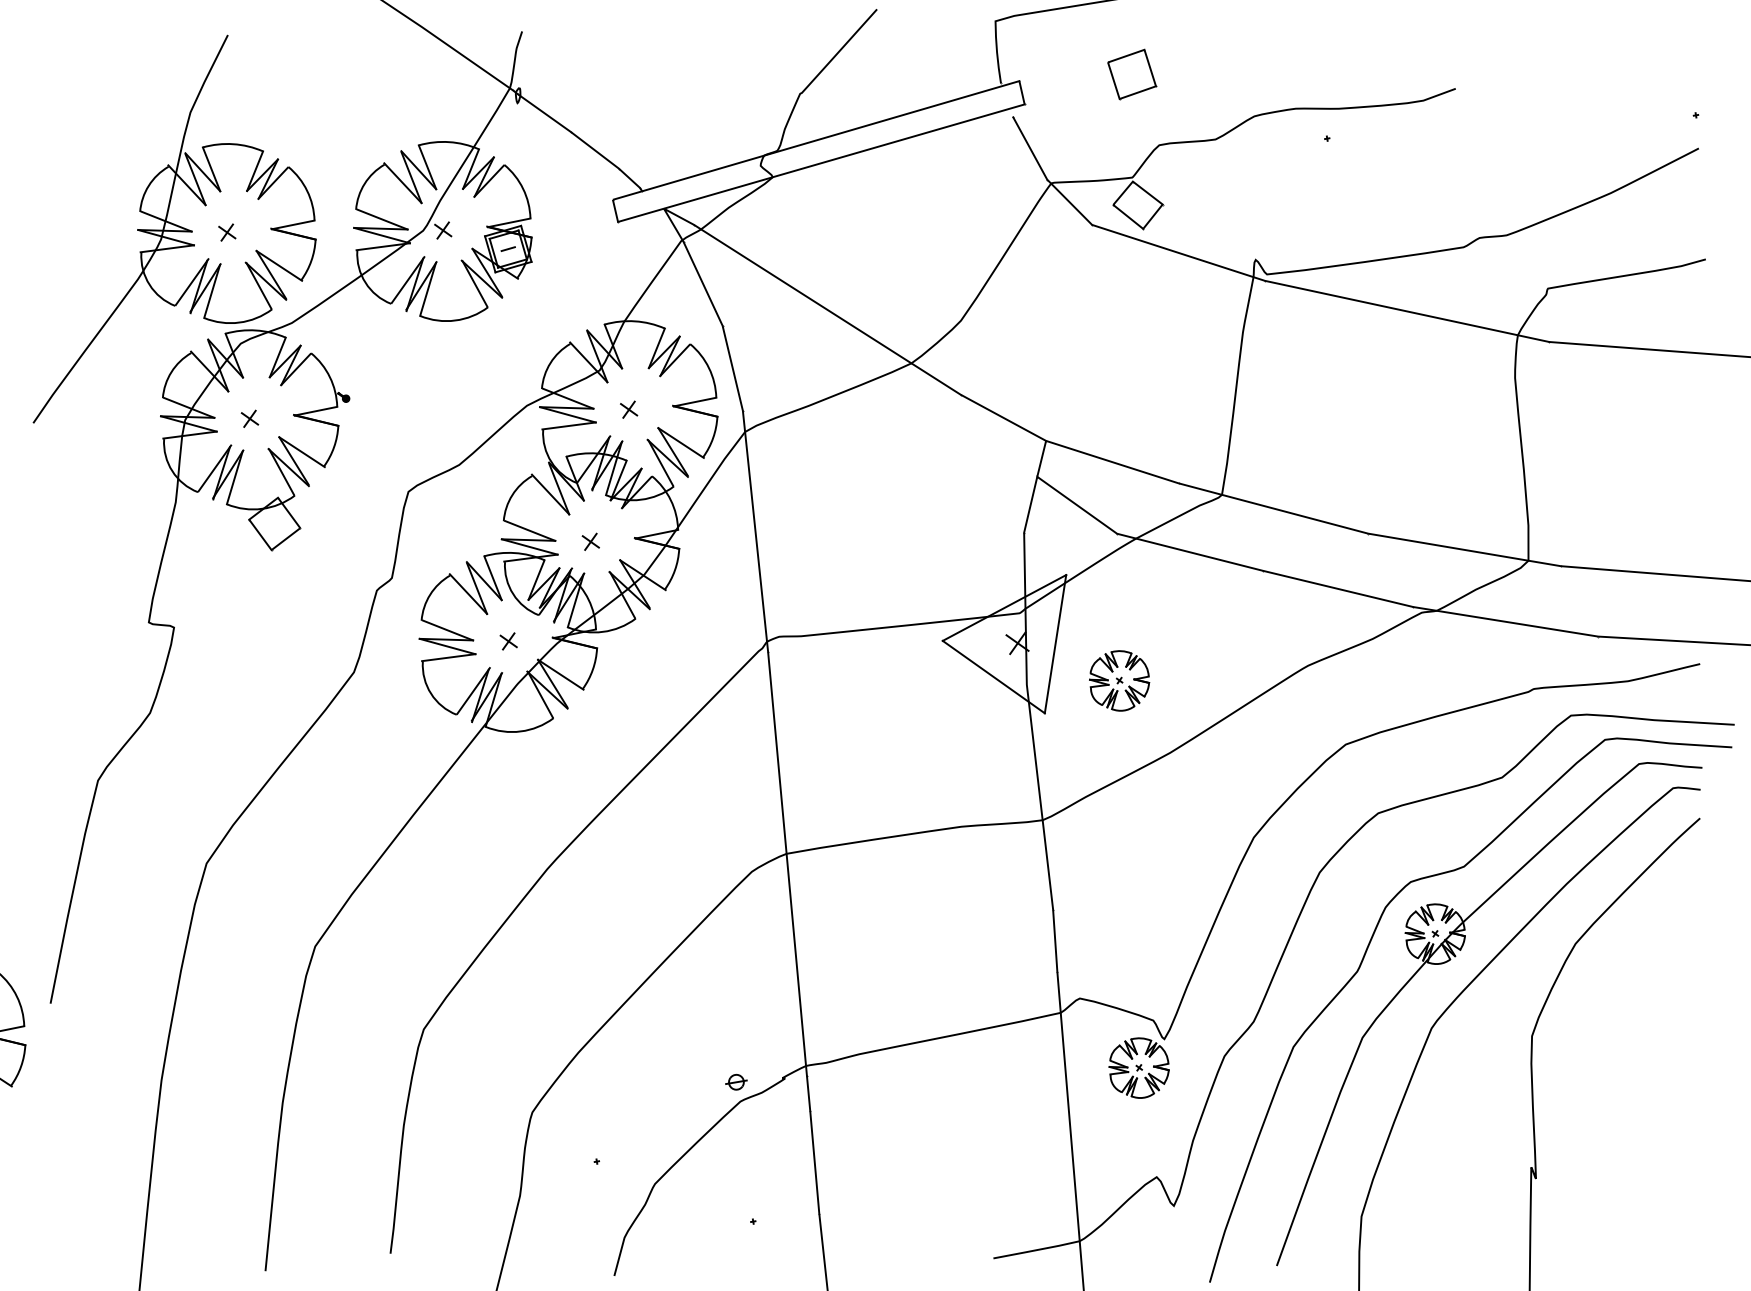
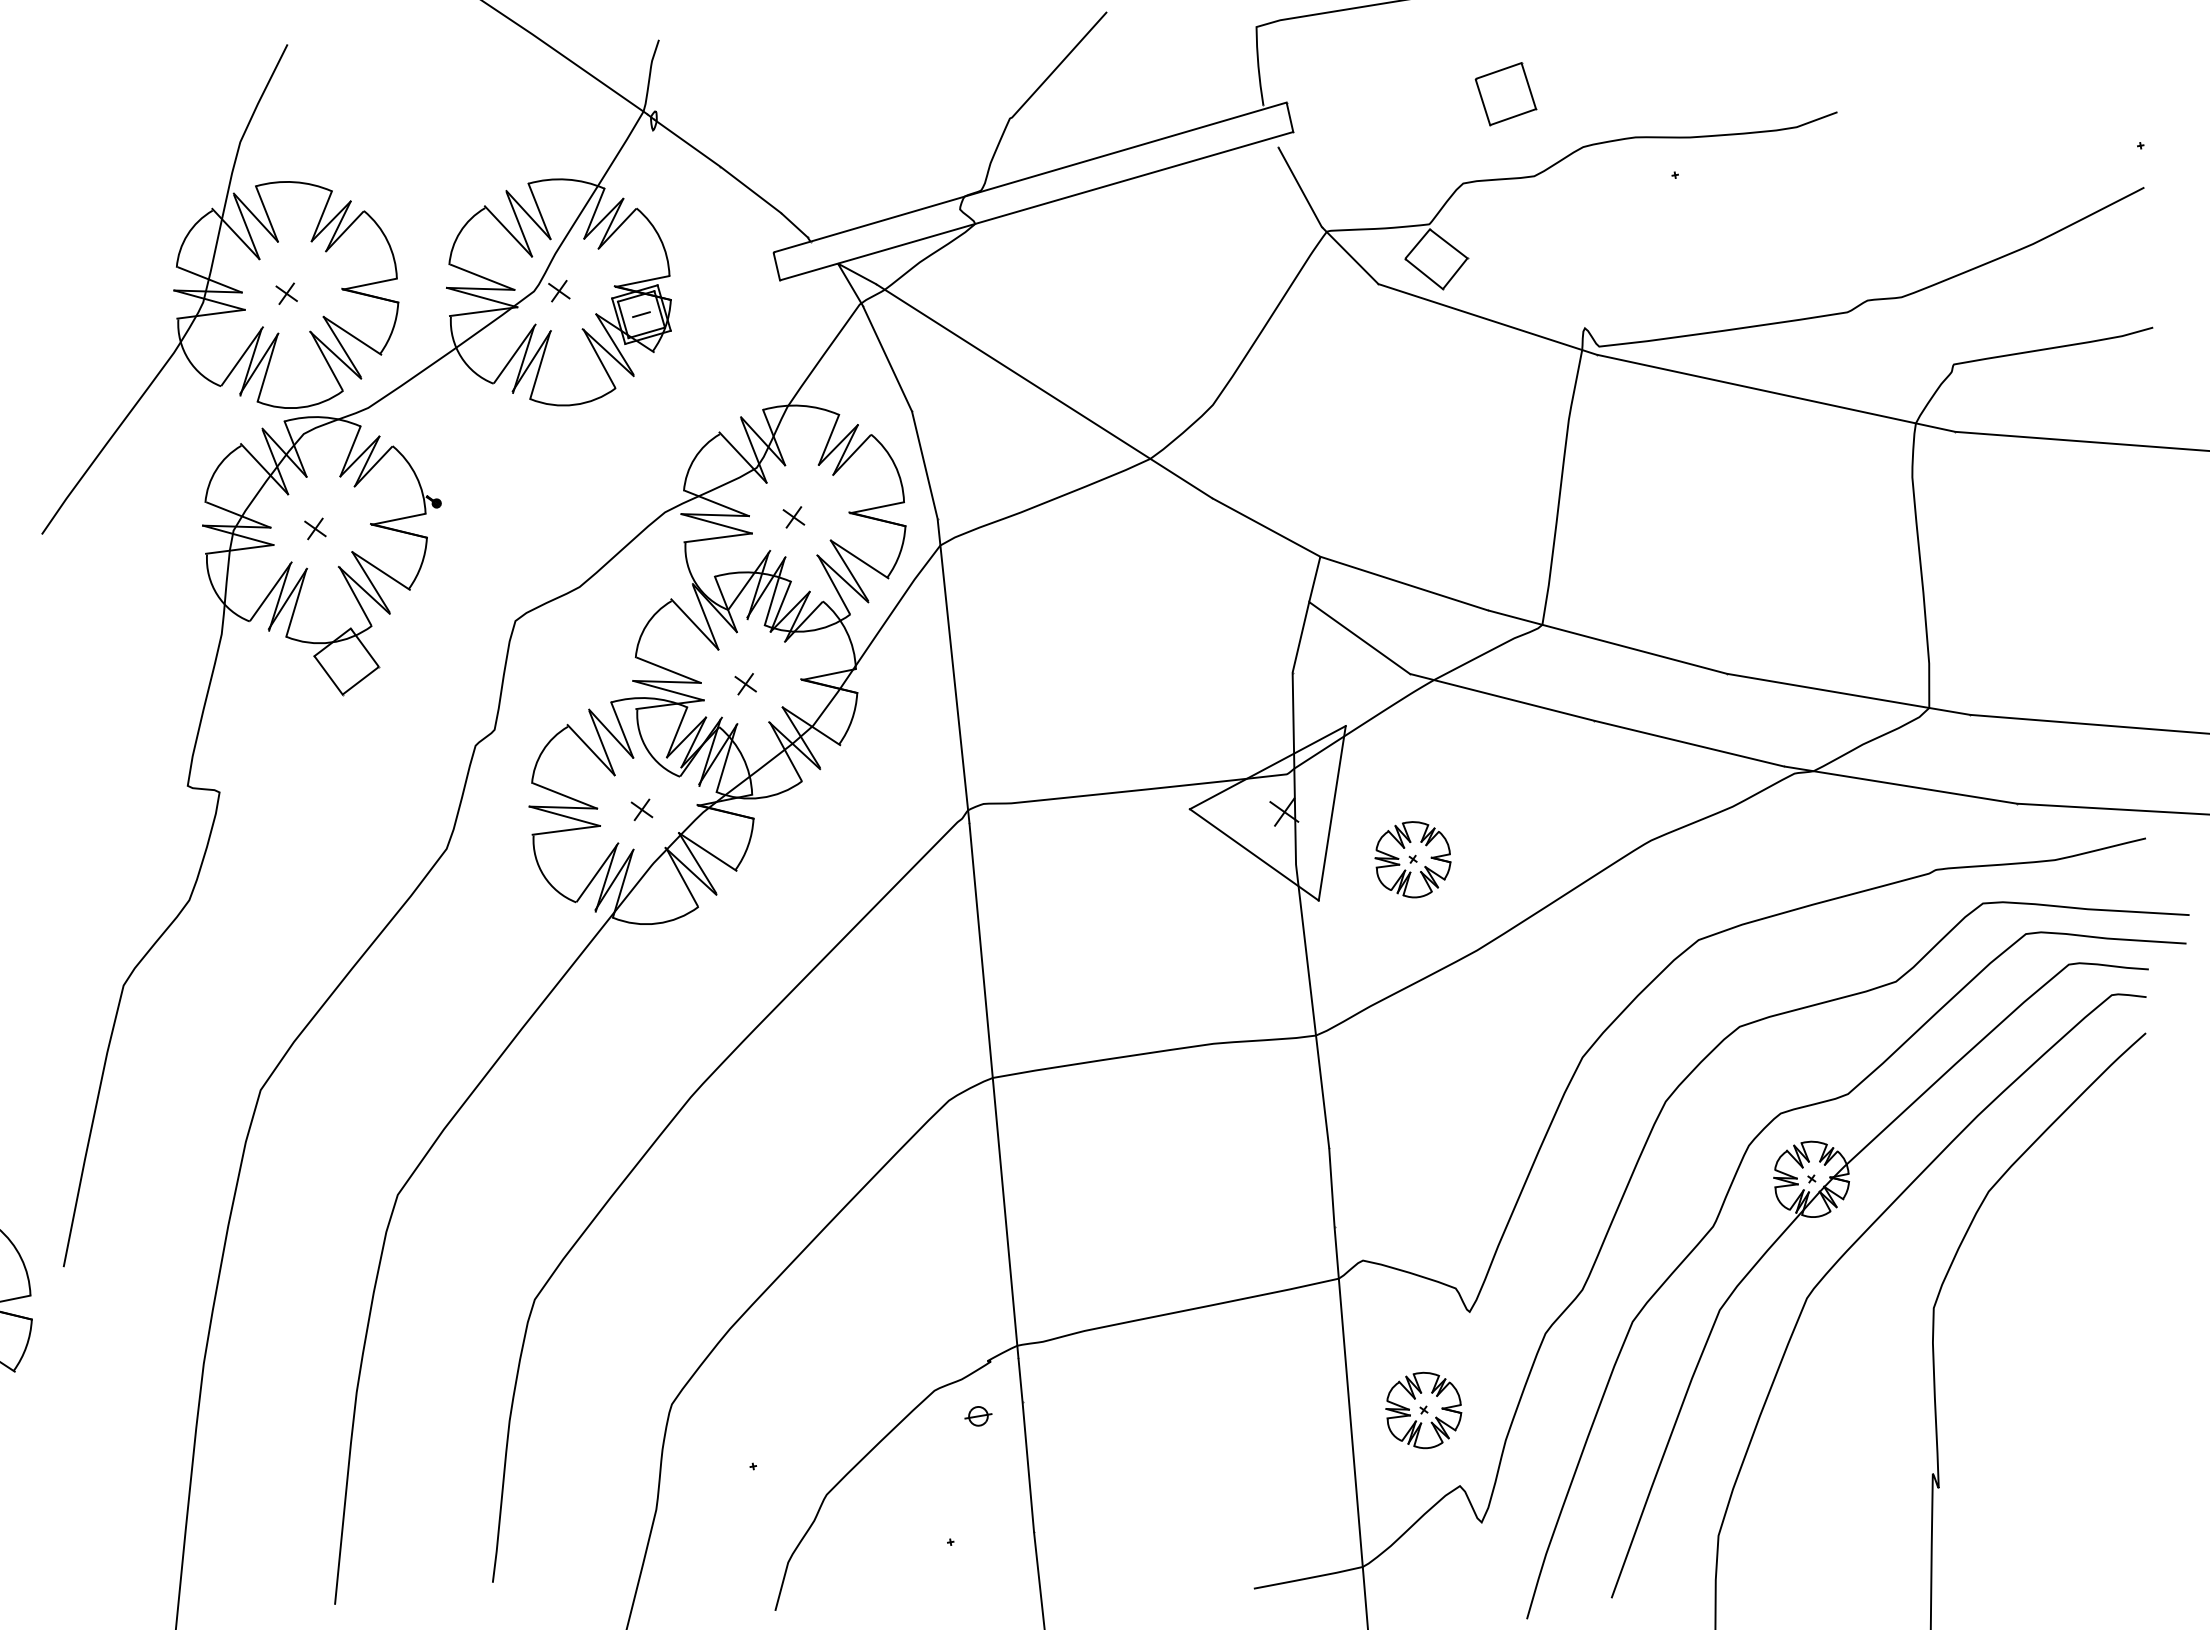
part: (1131, 74) -> (1505, 94), moved
part: (1138, 1068) -> (1423, 1410), moved
part: (736, 1082) -> (978, 1416), moved

